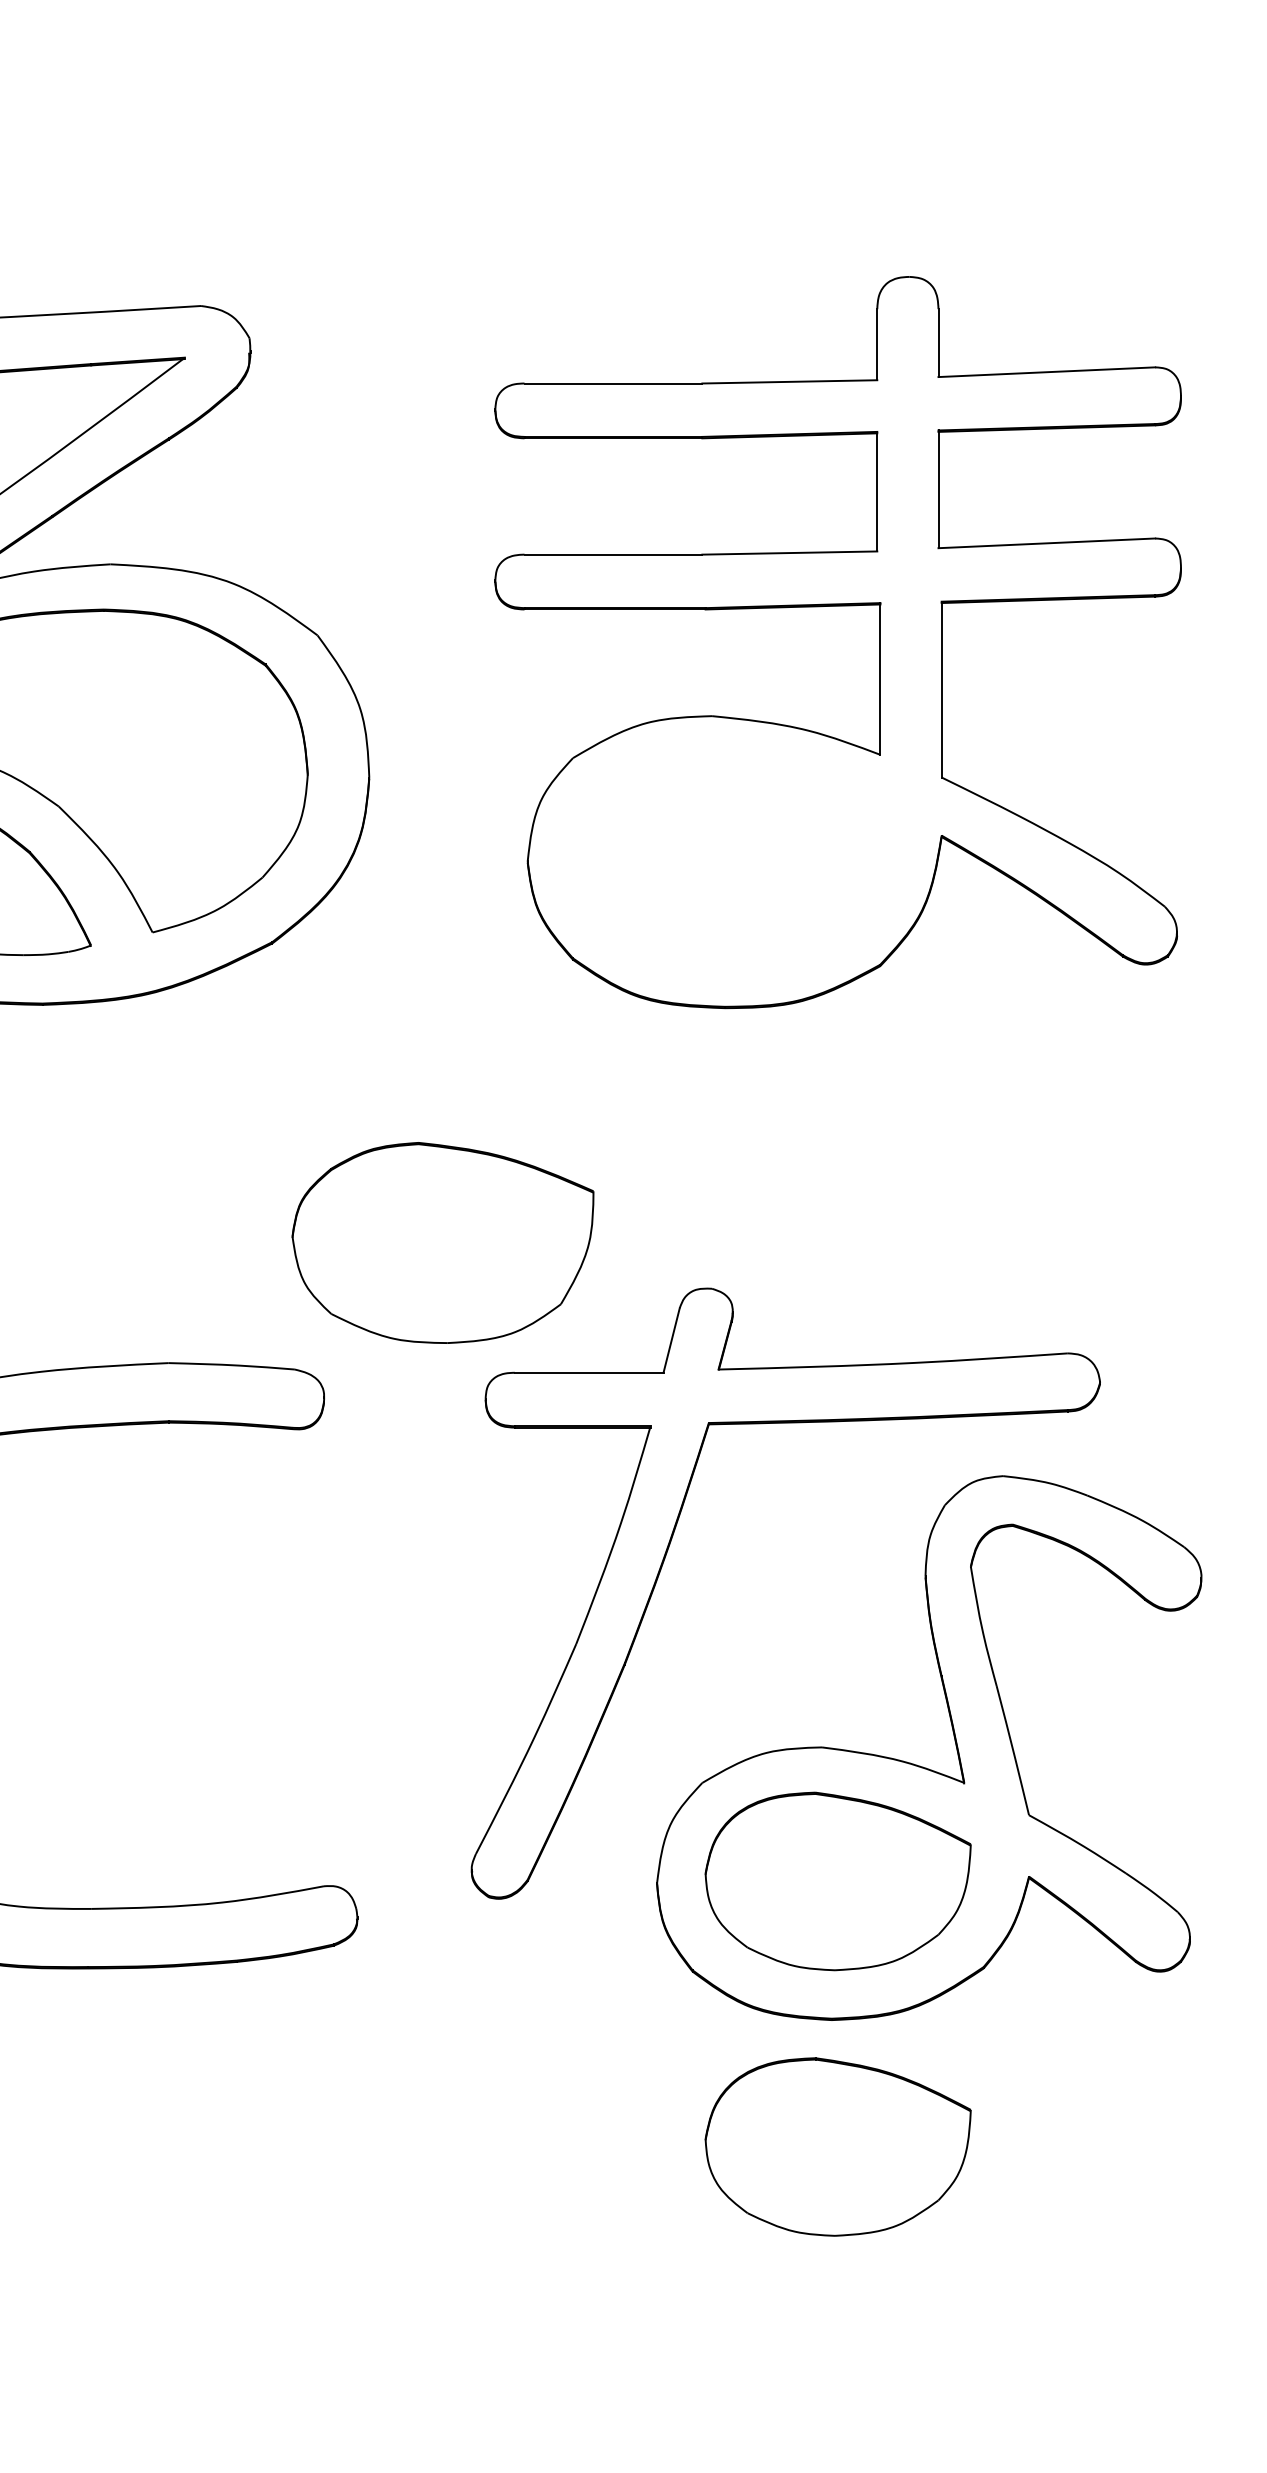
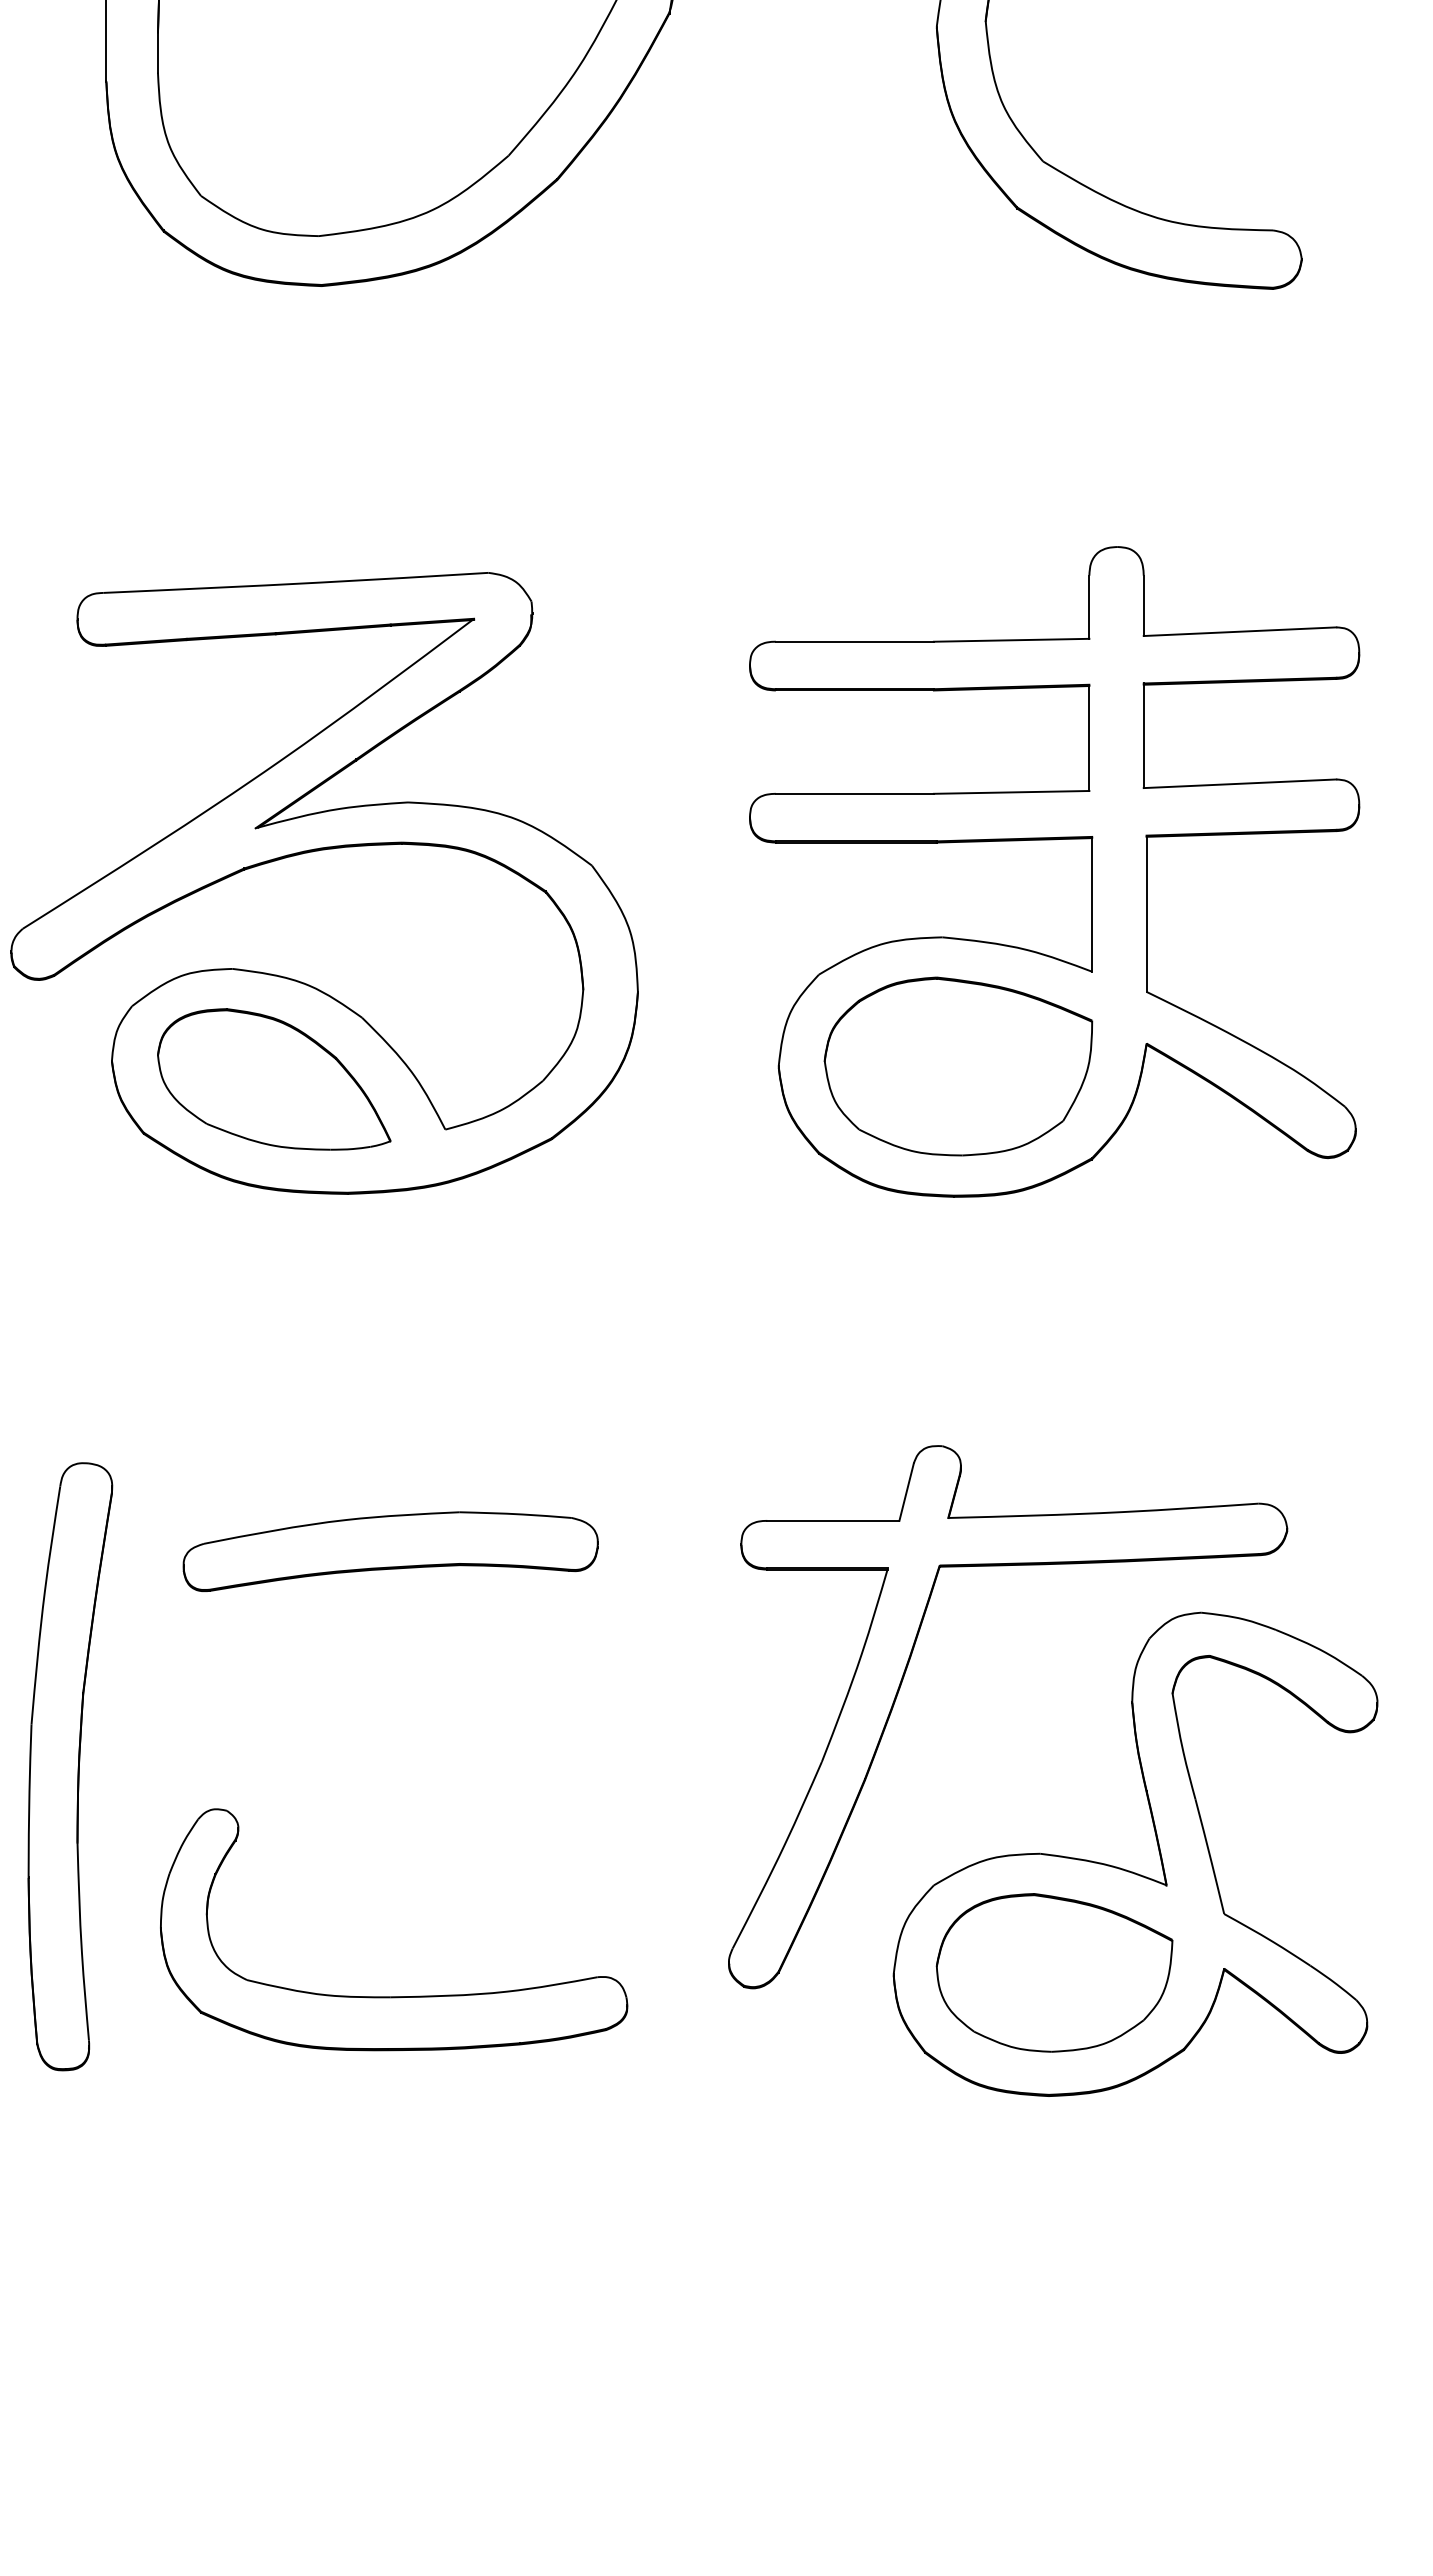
part: (443, 1242) -> (958, 1066), moved
part: (838, 2146) -> (1054, 2208), removed

